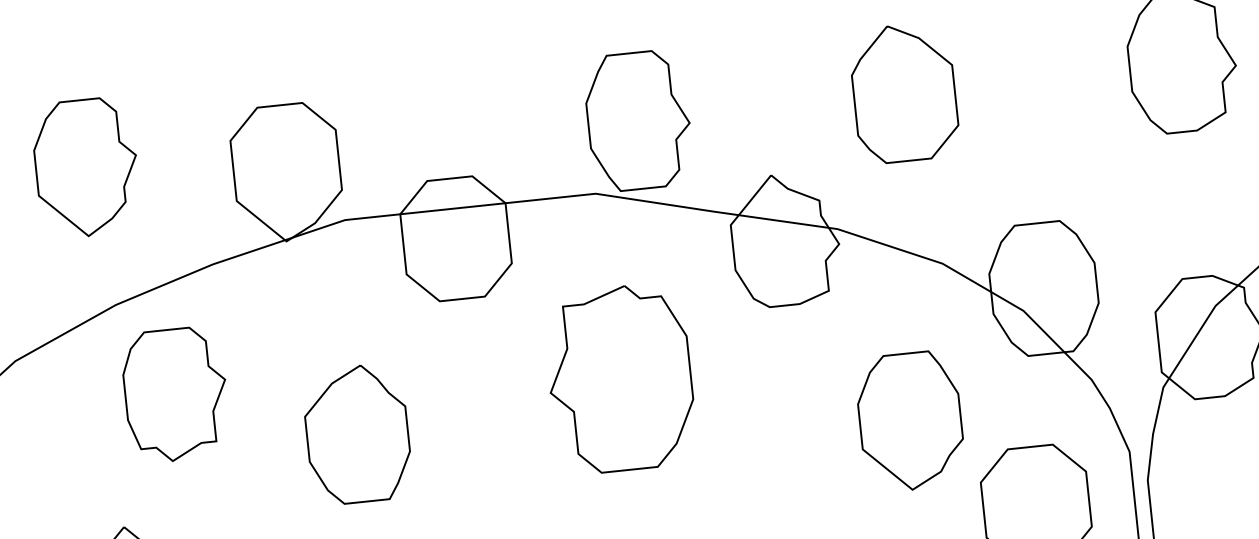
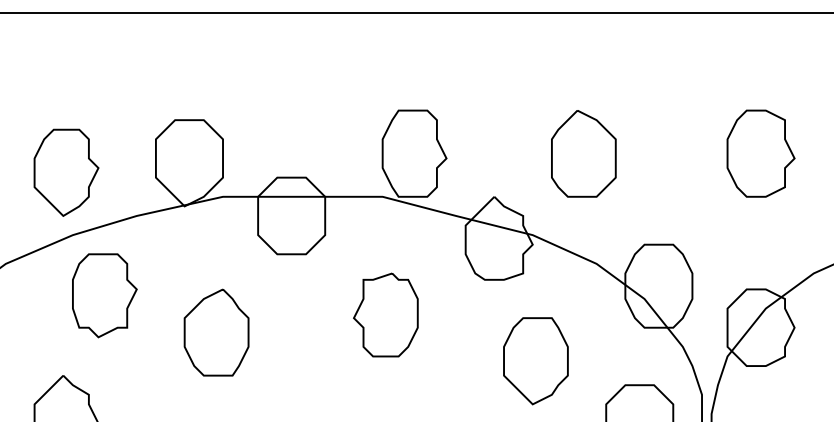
part: (86, 167) -> (66, 172), moved
part: (619, 377) -> (385, 314), size x0.71
part: (909, 422) -> (535, 361), moved

